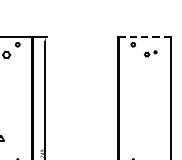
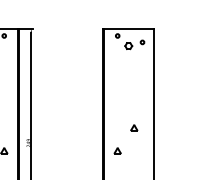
line: (144, 37) -> (128, 28), dashed -> solid
part: (150, 53) -> (134, 44), size x1.67
part: (150, 137) -> (134, 127), added

